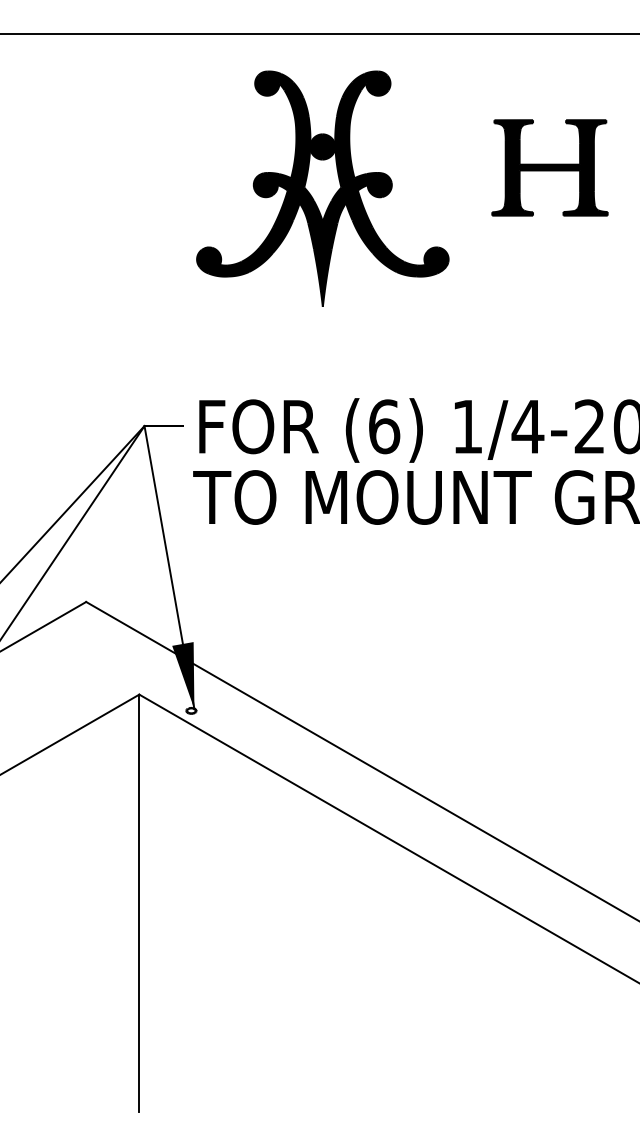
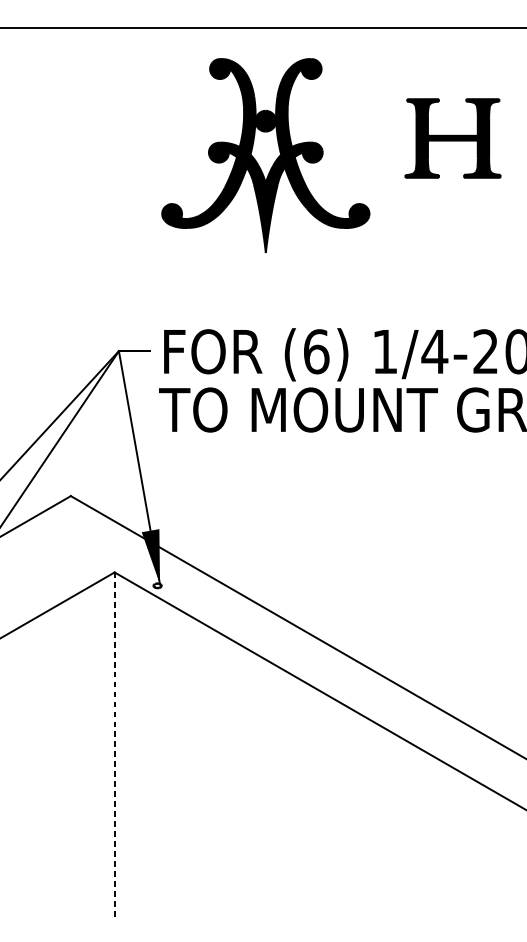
line: (139, 903) -> (114, 744), solid -> dashed

